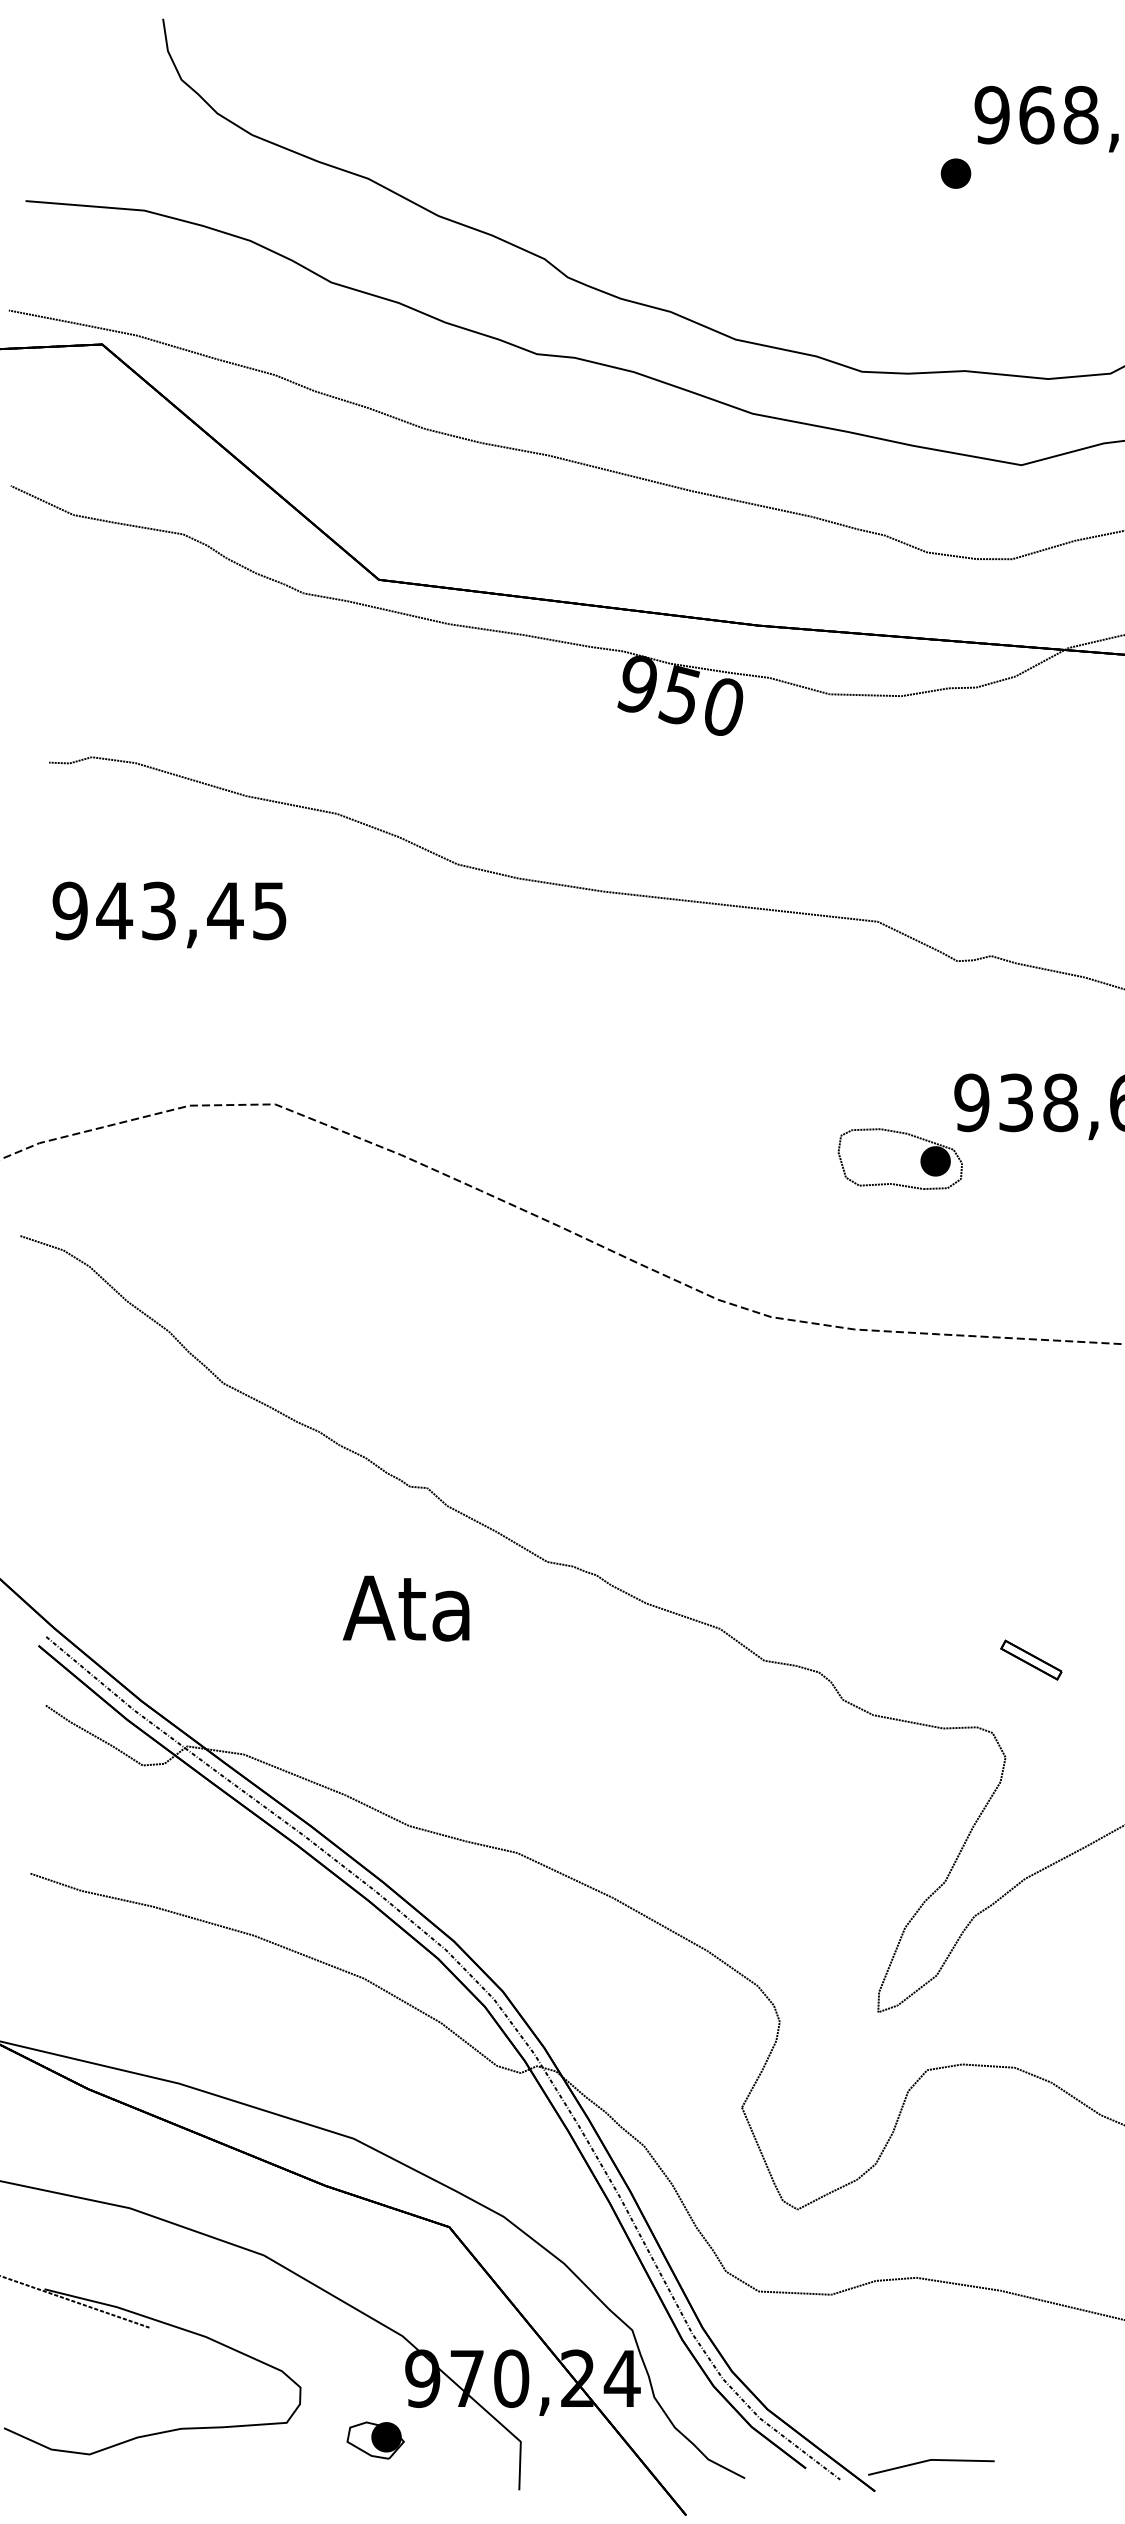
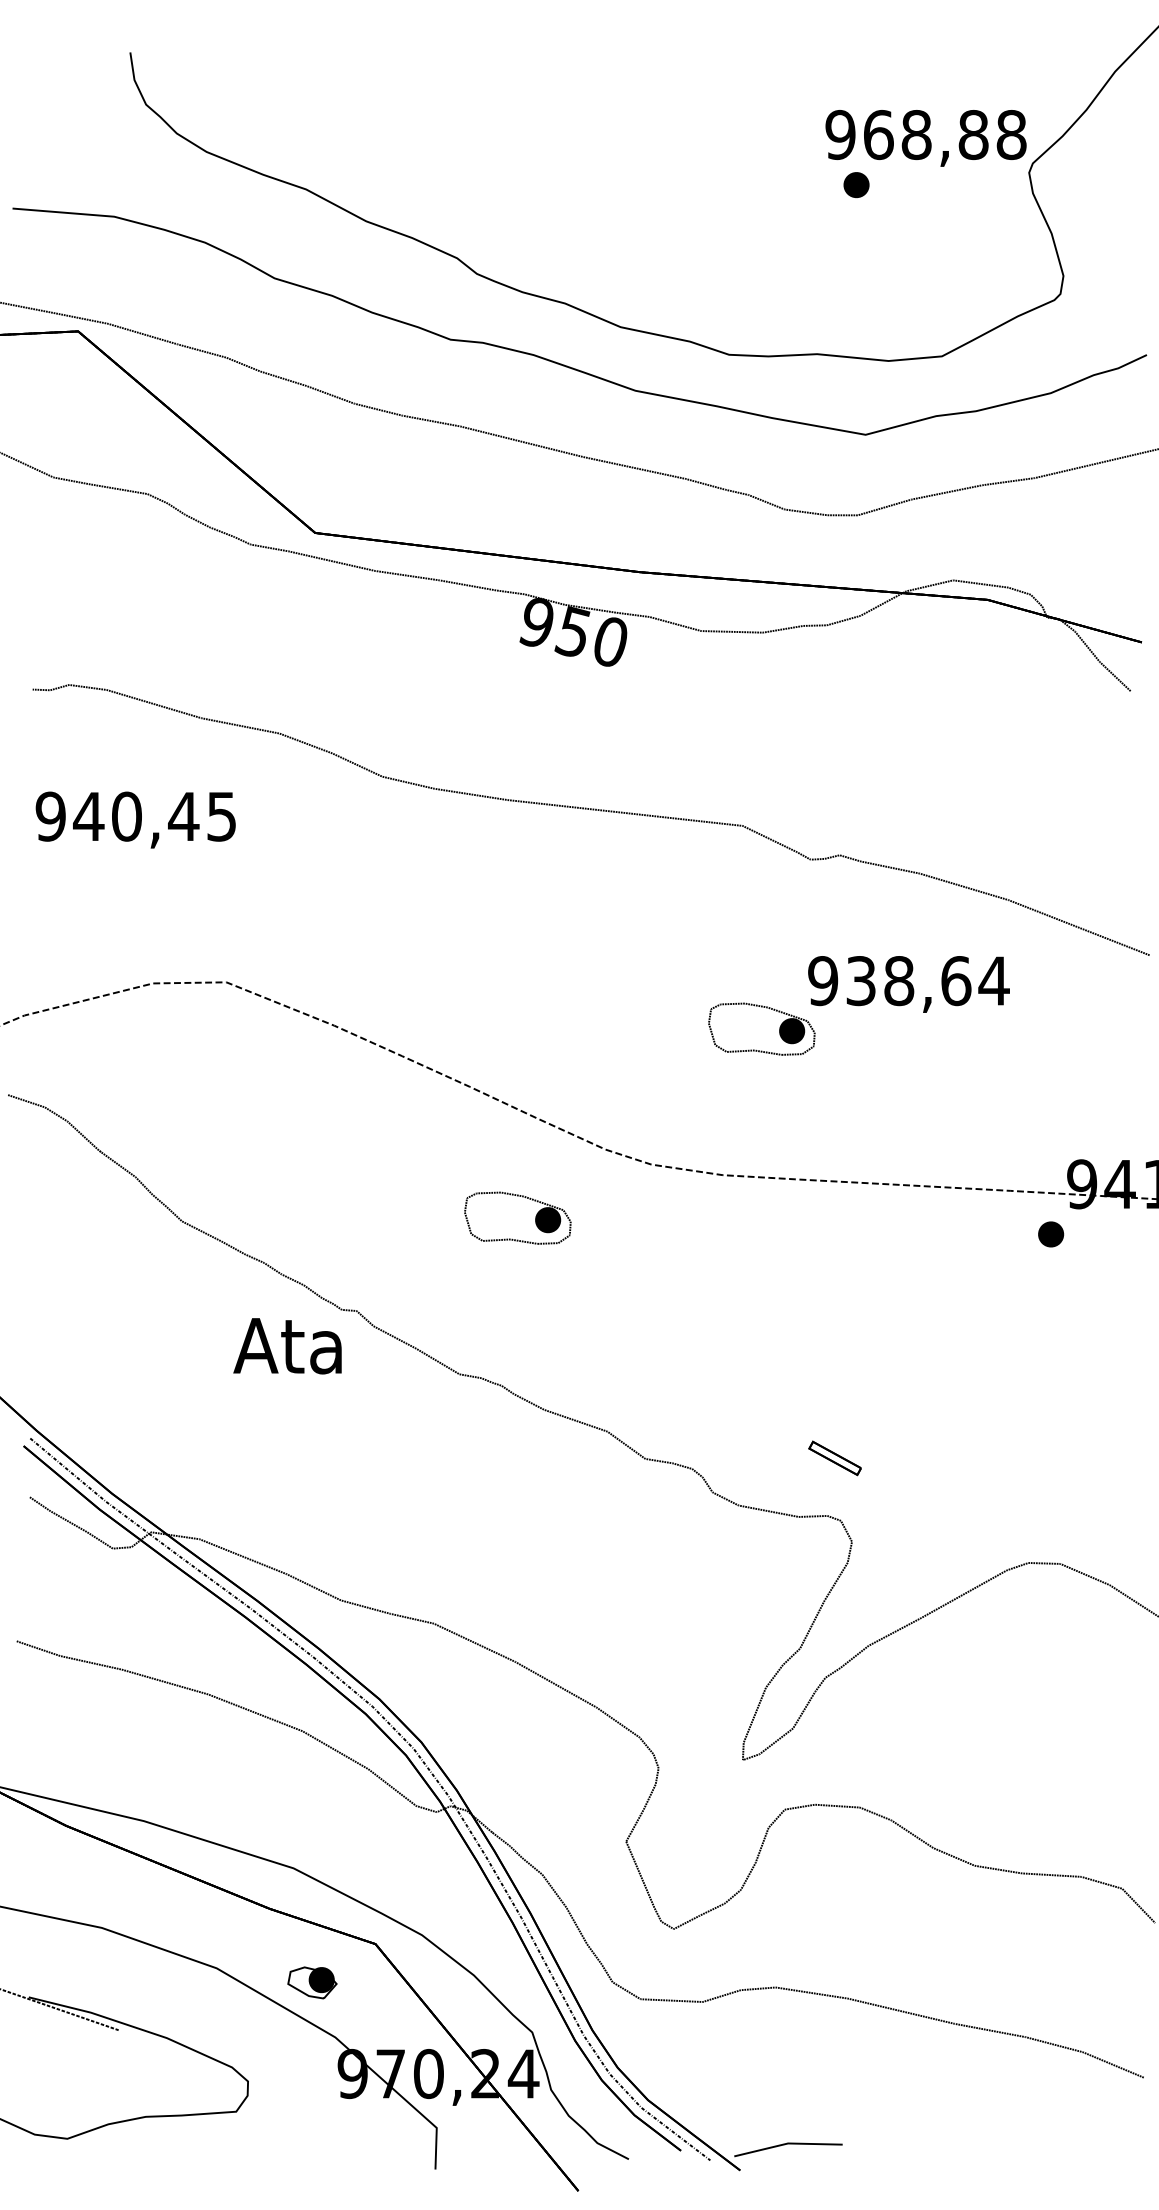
part: (955, 174) -> (856, 185), moved
text: (158, 910) -> (126, 816), 943,45 -> 940,45
part: (615, 1378) -> (517, 1217), added
text: (406, 1608) -> (287, 1346), moved
part: (1030, 1660) -> (834, 1458), moved
part: (375, 2440) -> (312, 1982), moved

